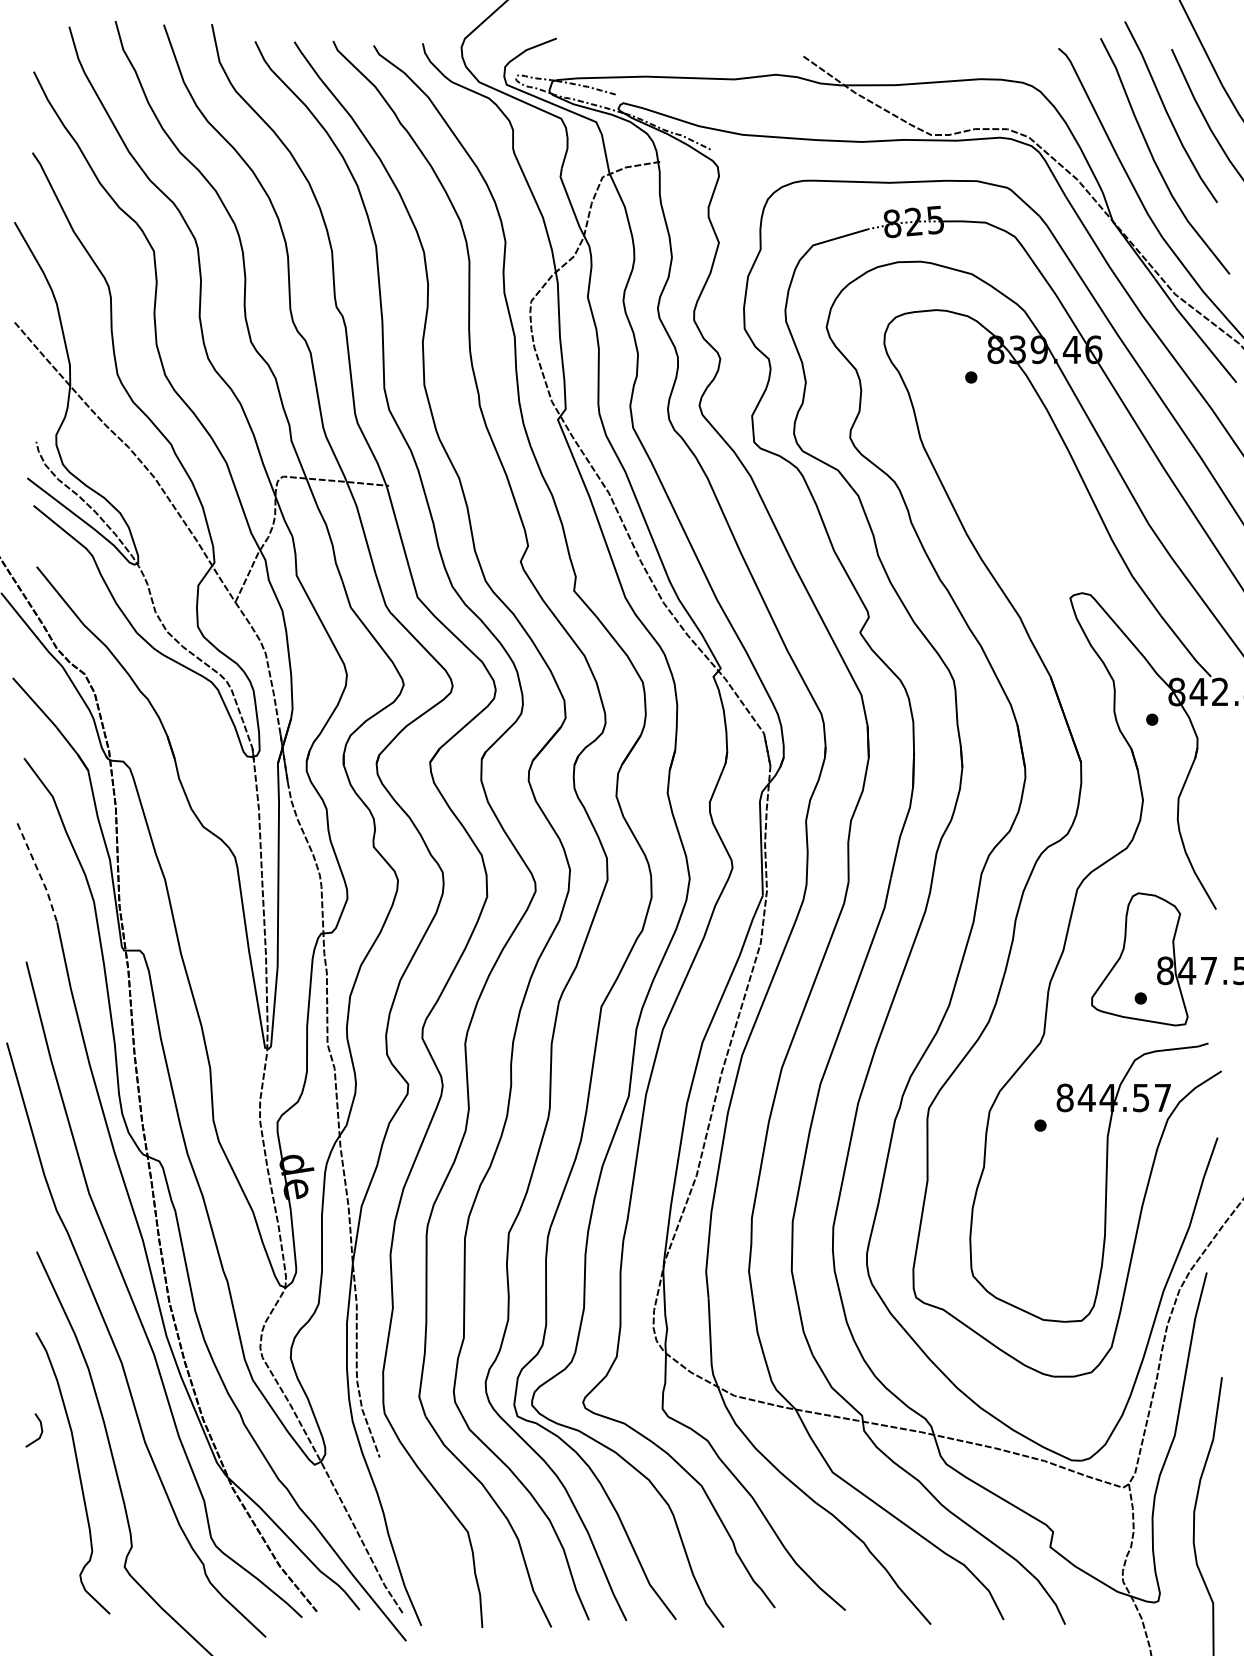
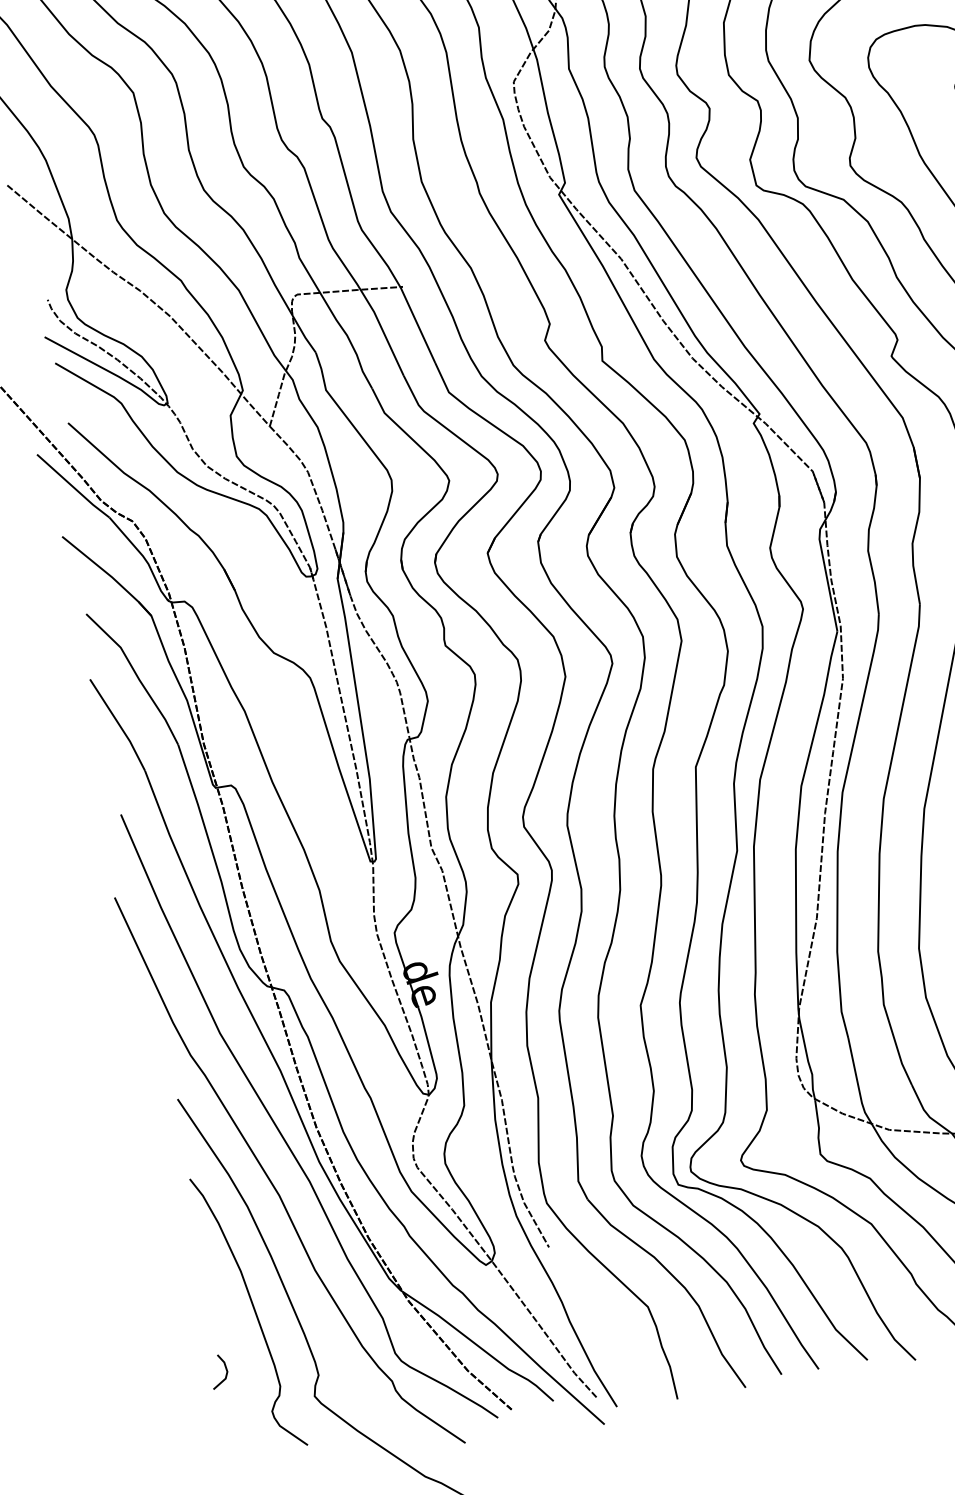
line: (39, 872) -> (119, 724), dashed -> solid
line: (40, 1428) -> (225, 1368), moved

